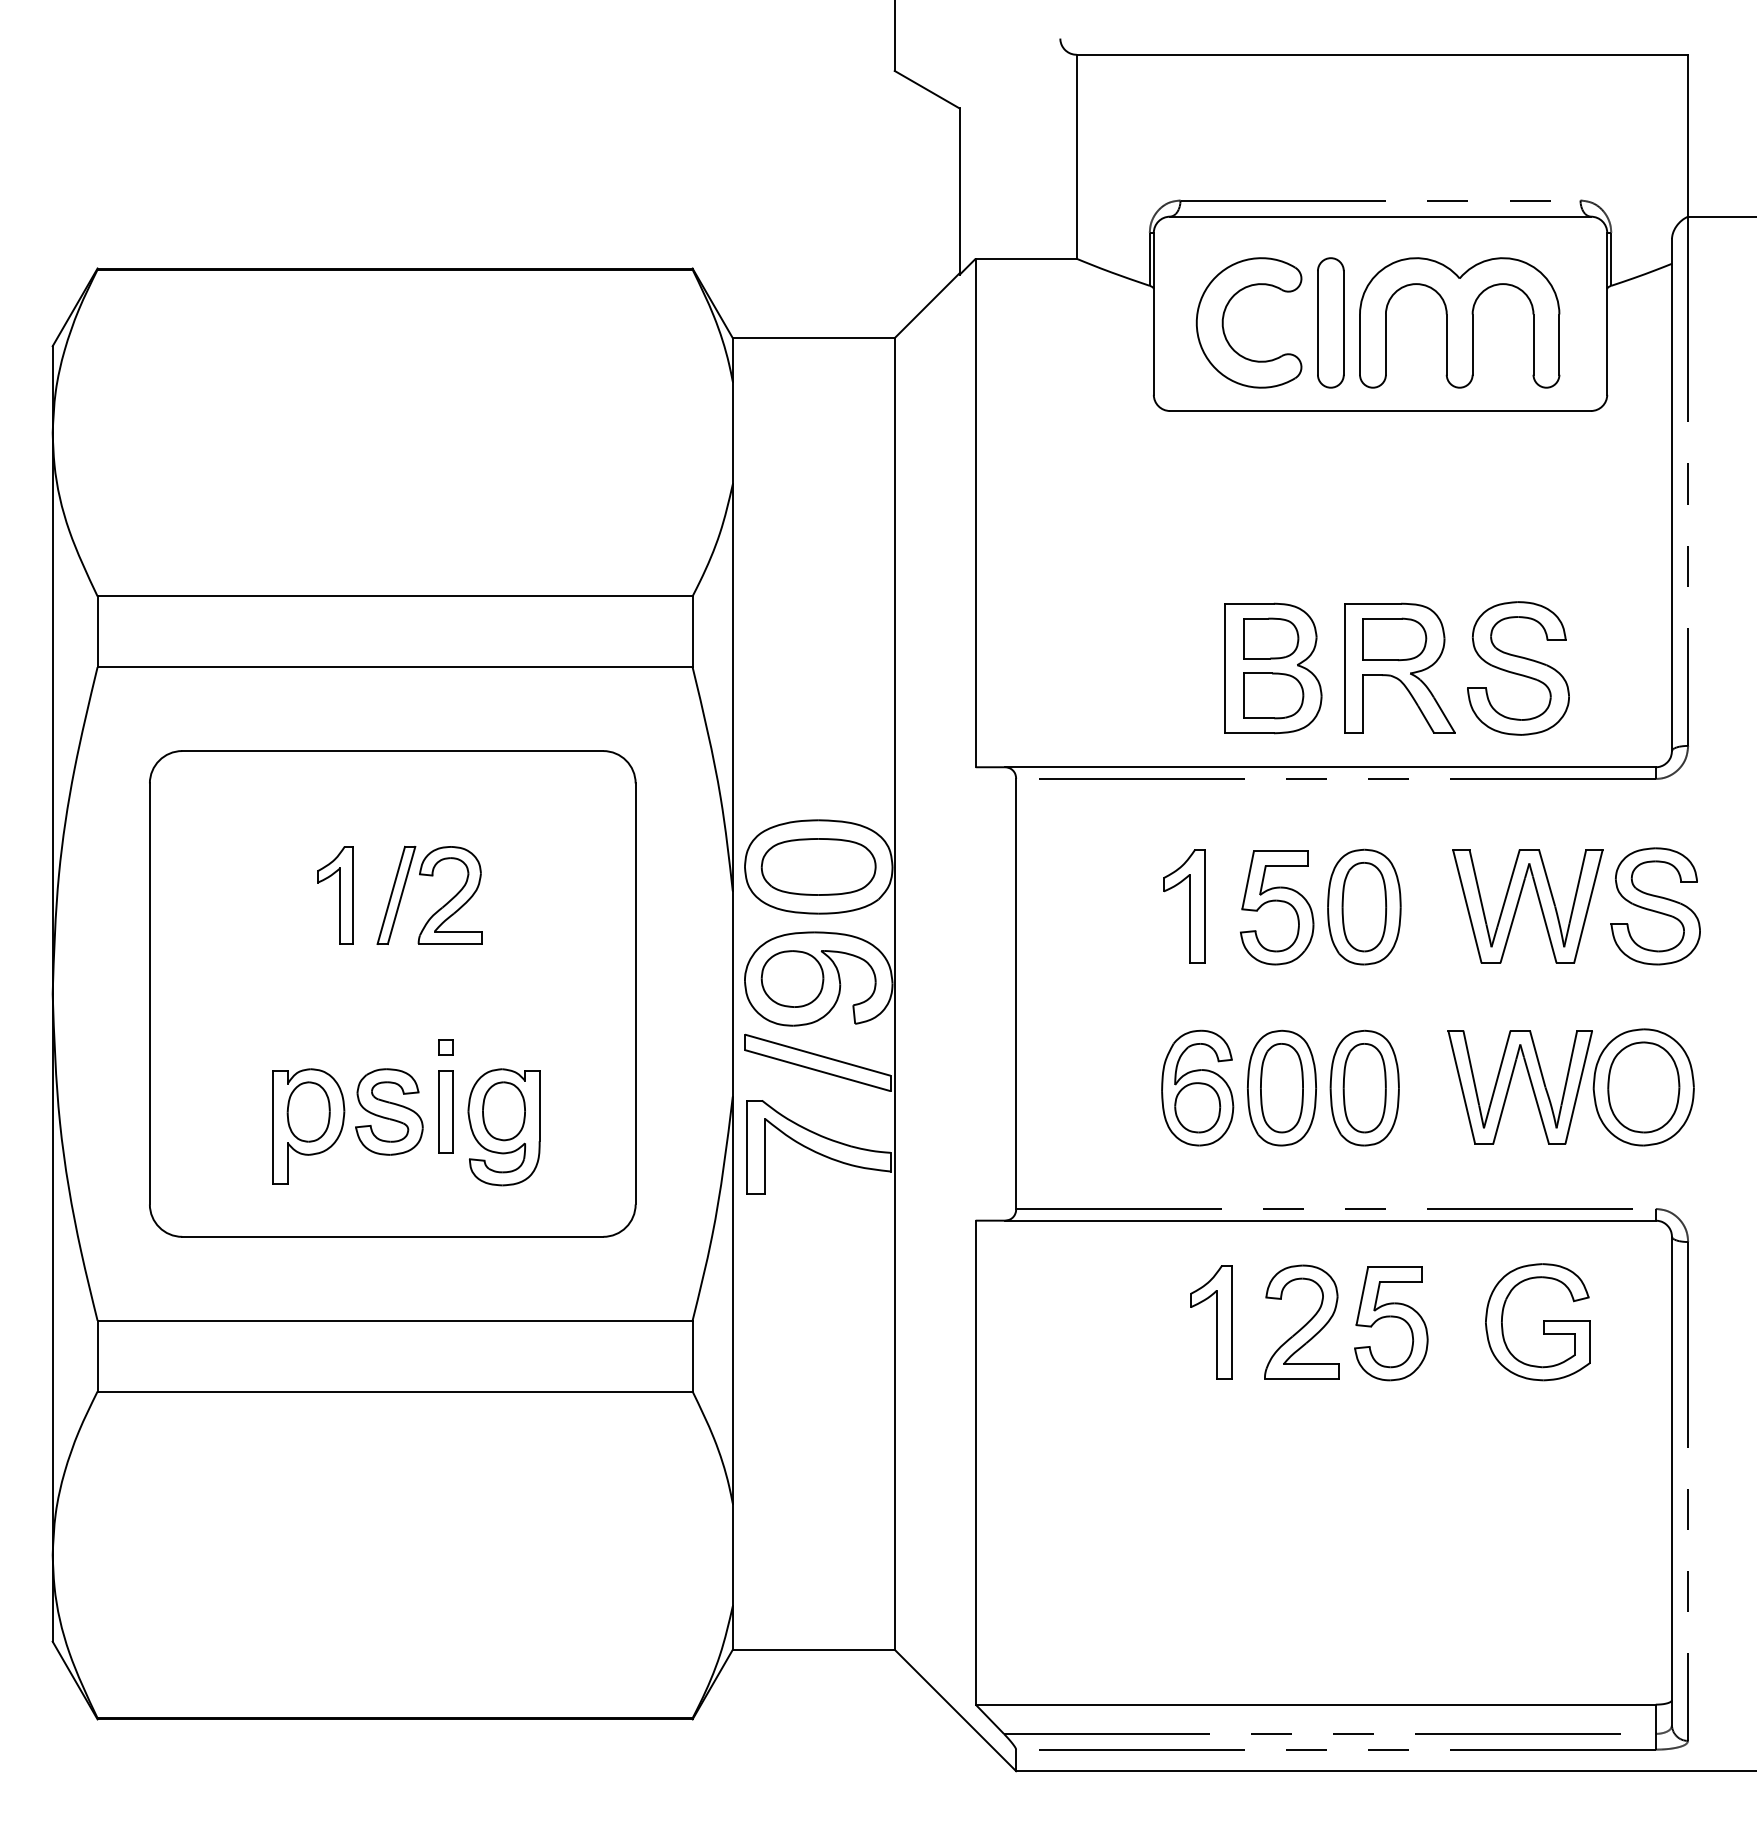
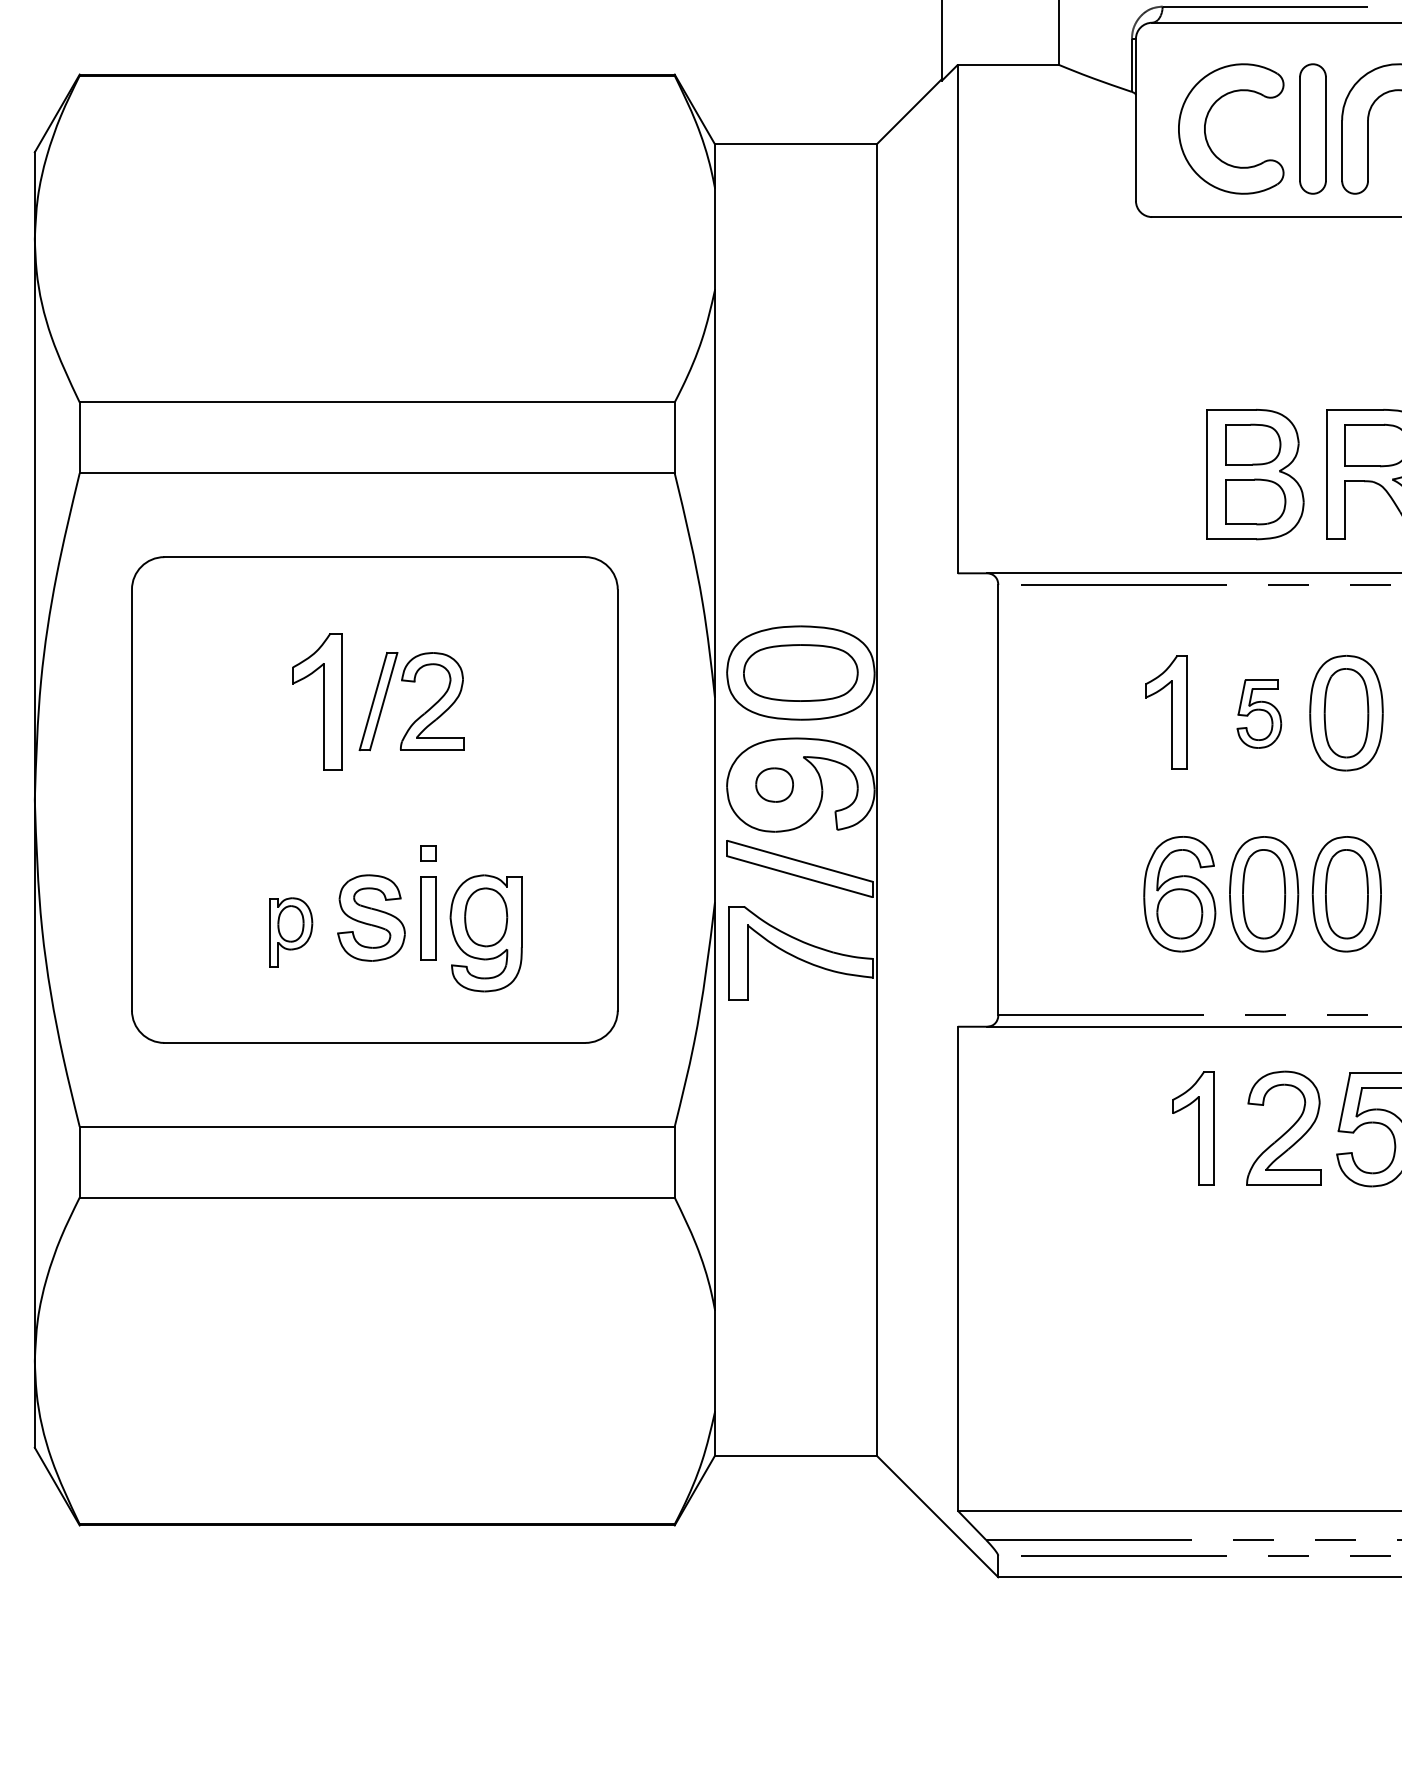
part: (335, 895) -> (317, 701), size x1.4
part: (1277, 907) -> (1259, 713), size x0.6
part: (792, 978) -> (774, 784), size x0.6
part: (308, 1126) -> (290, 932), size x0.6

